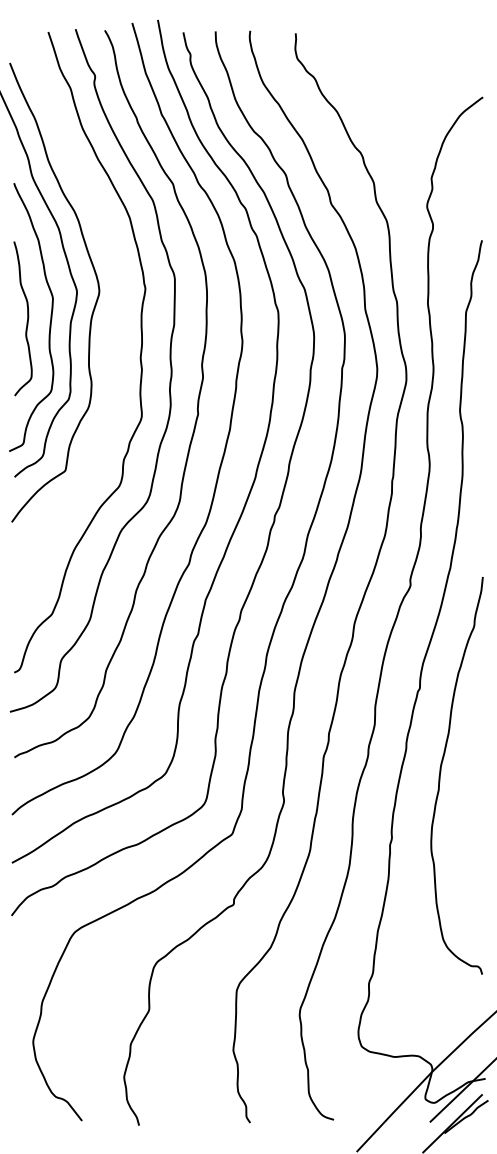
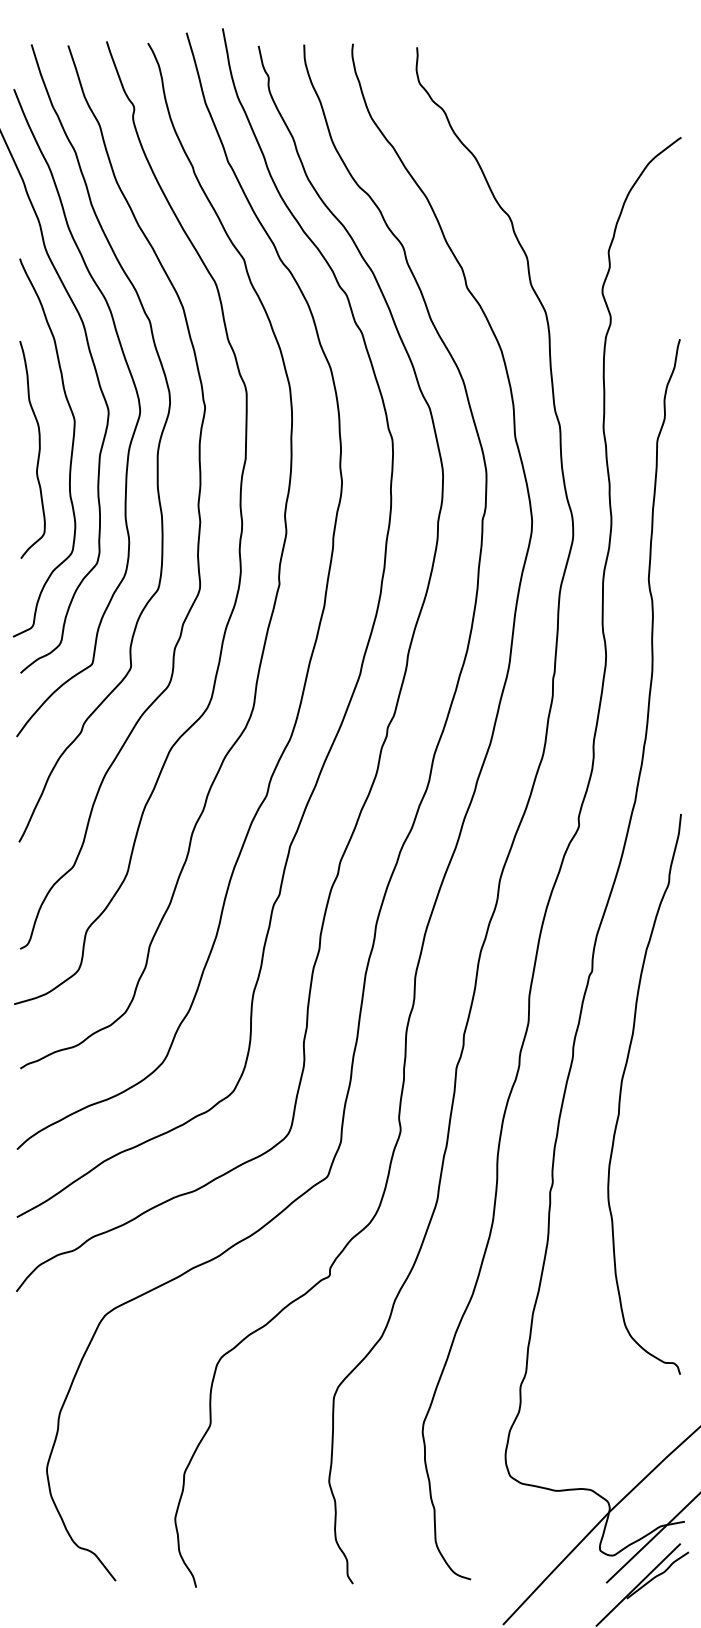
curve: (110, 322) -> (156, 454), added

